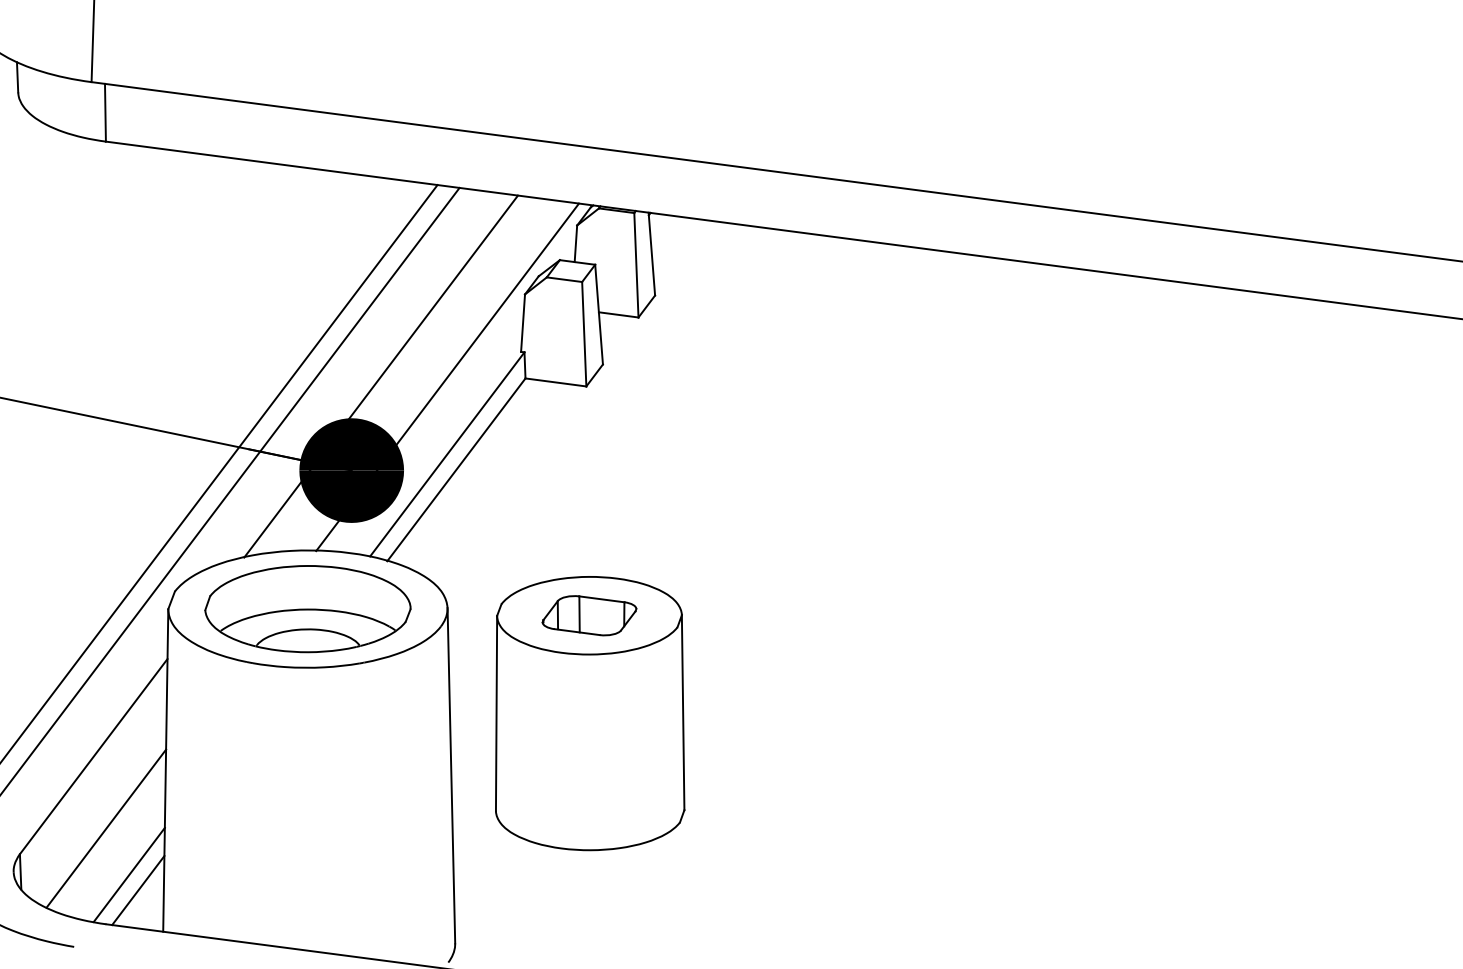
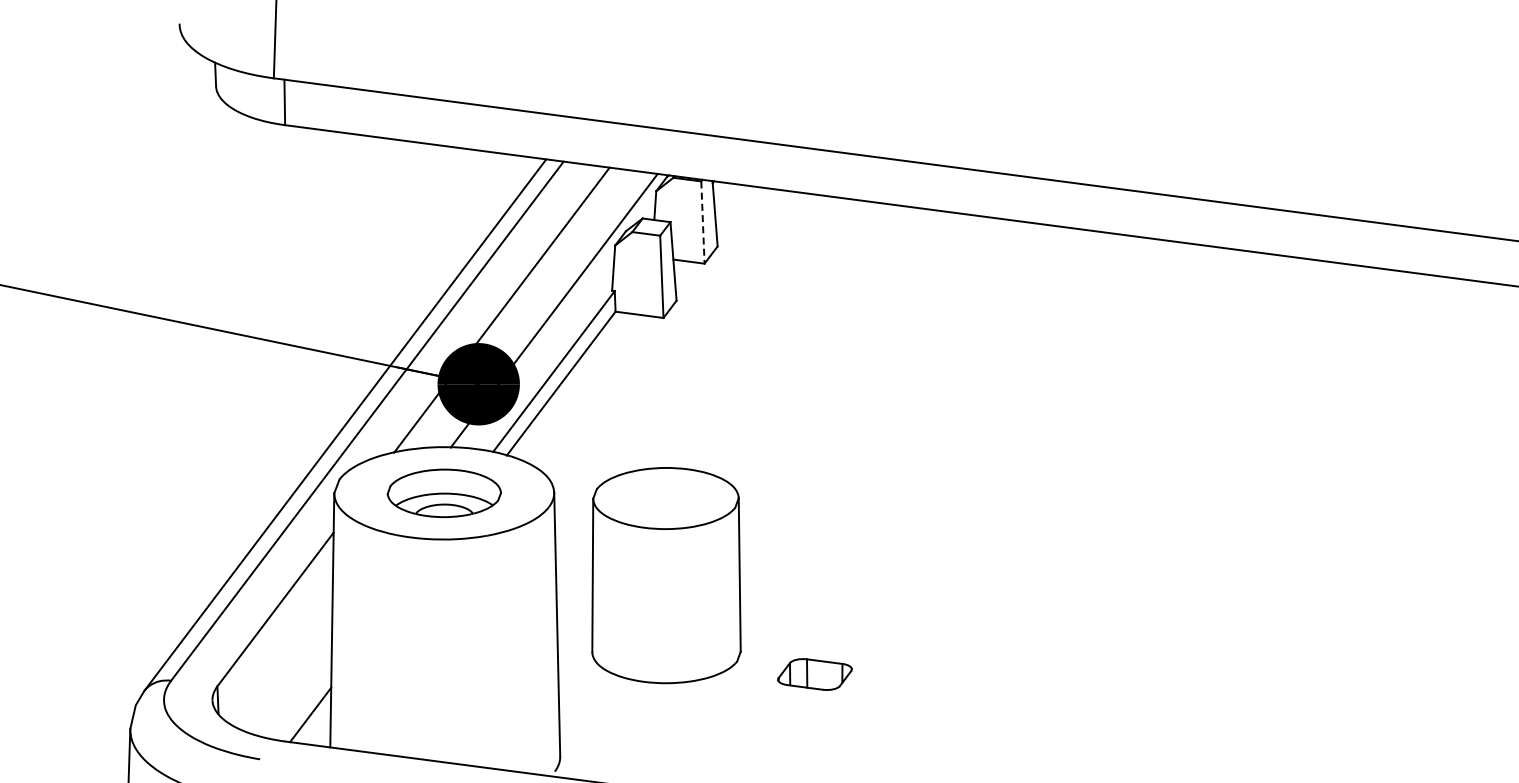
line: (635, 266) -> (702, 223), solid -> dashed
part: (308, 609) -> (444, 493), size x0.7
part: (588, 615) -> (814, 674), moved
line: (106, 827) -> (285, 665), removed
line: (129, 874) -> (303, 702), removed

